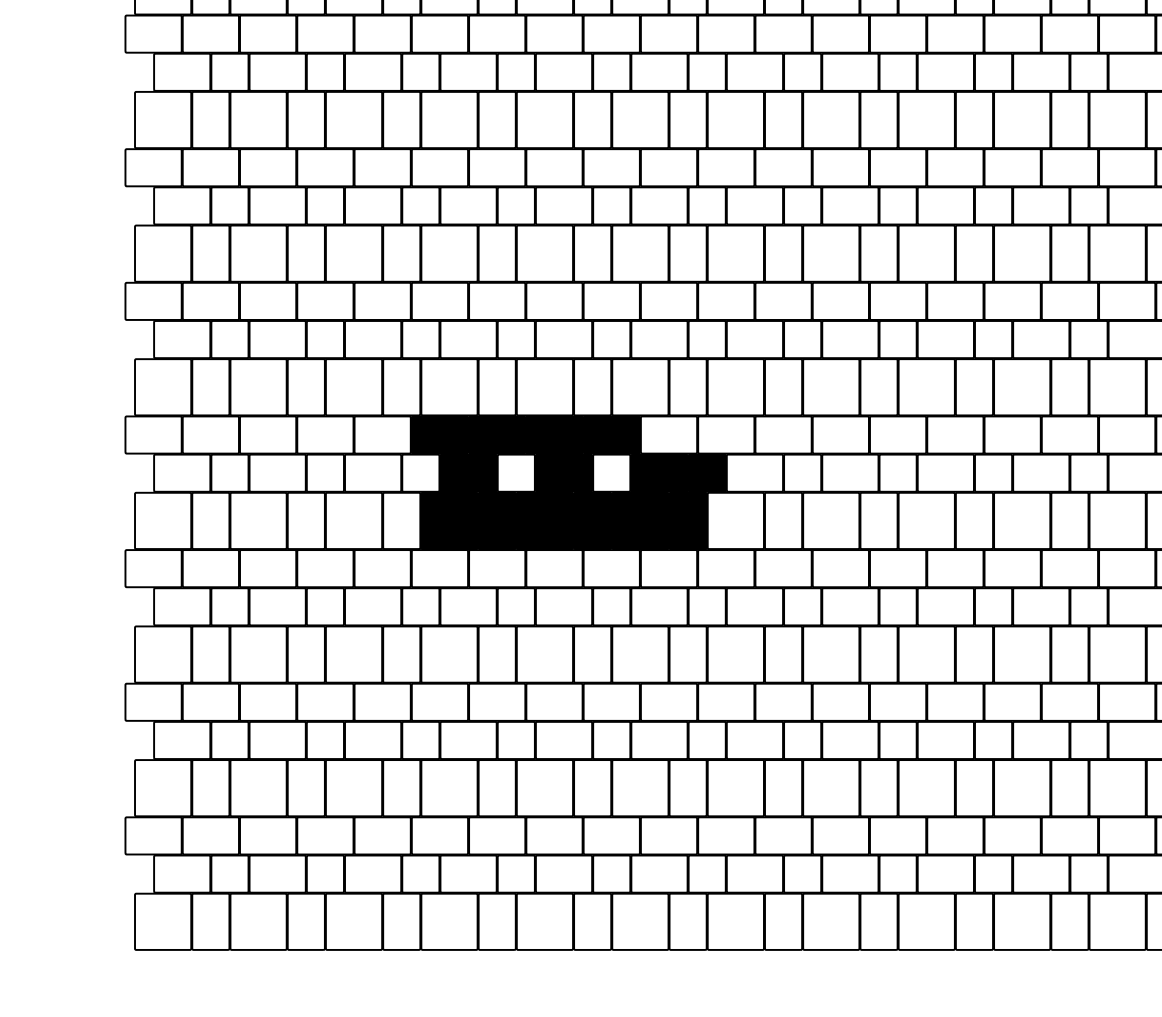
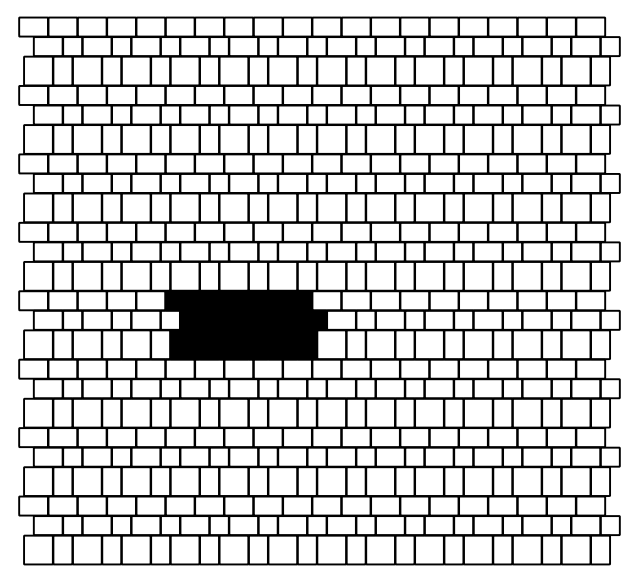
fill: (669, 434) -> (297, 300), added
fill: (514, 471) -> (218, 319), added
fill: (610, 471) -> (267, 319), added

